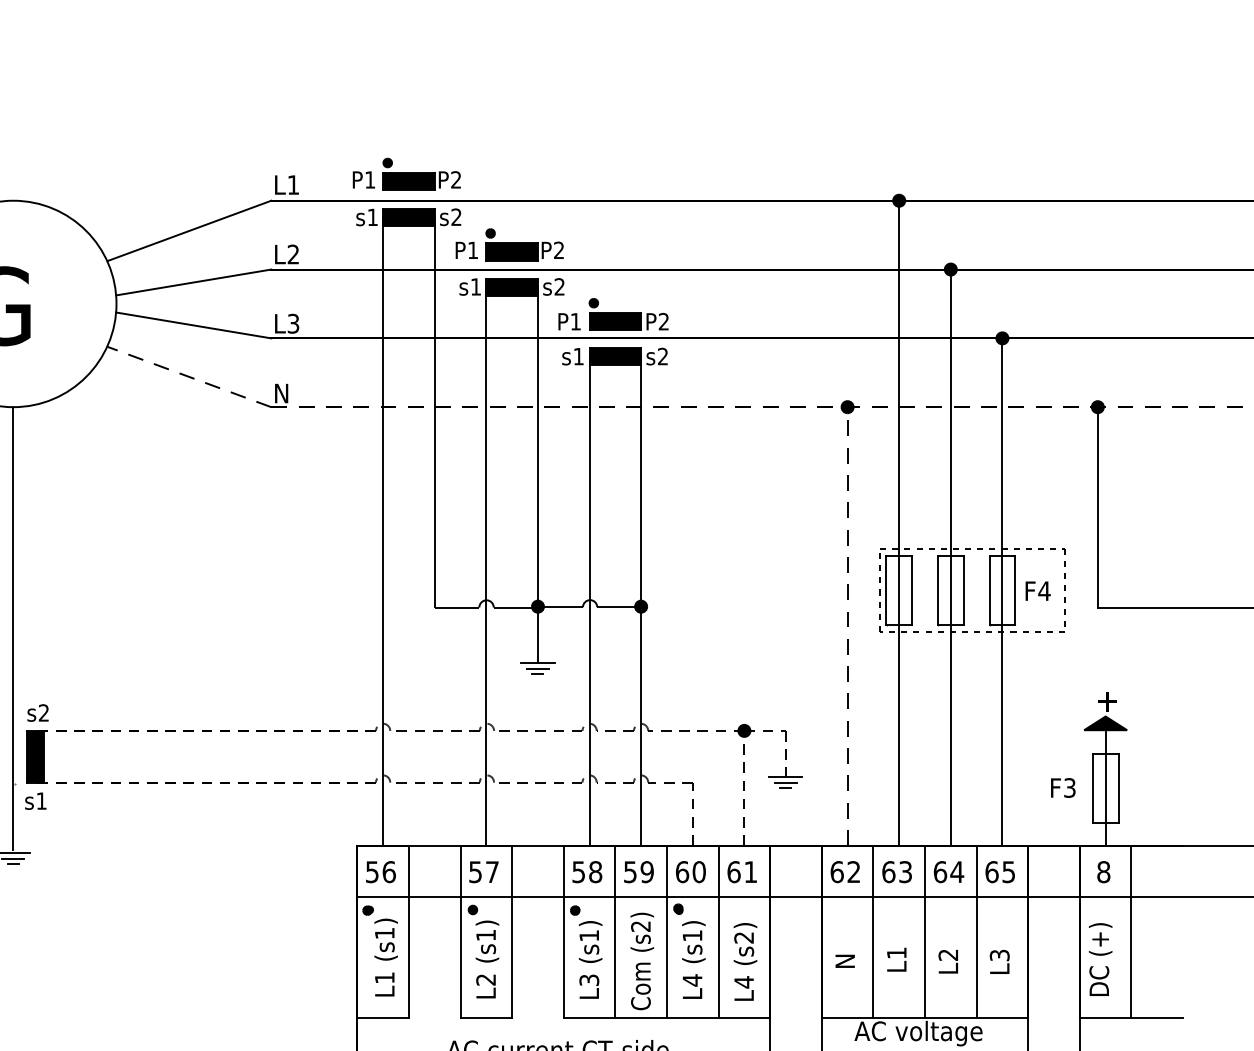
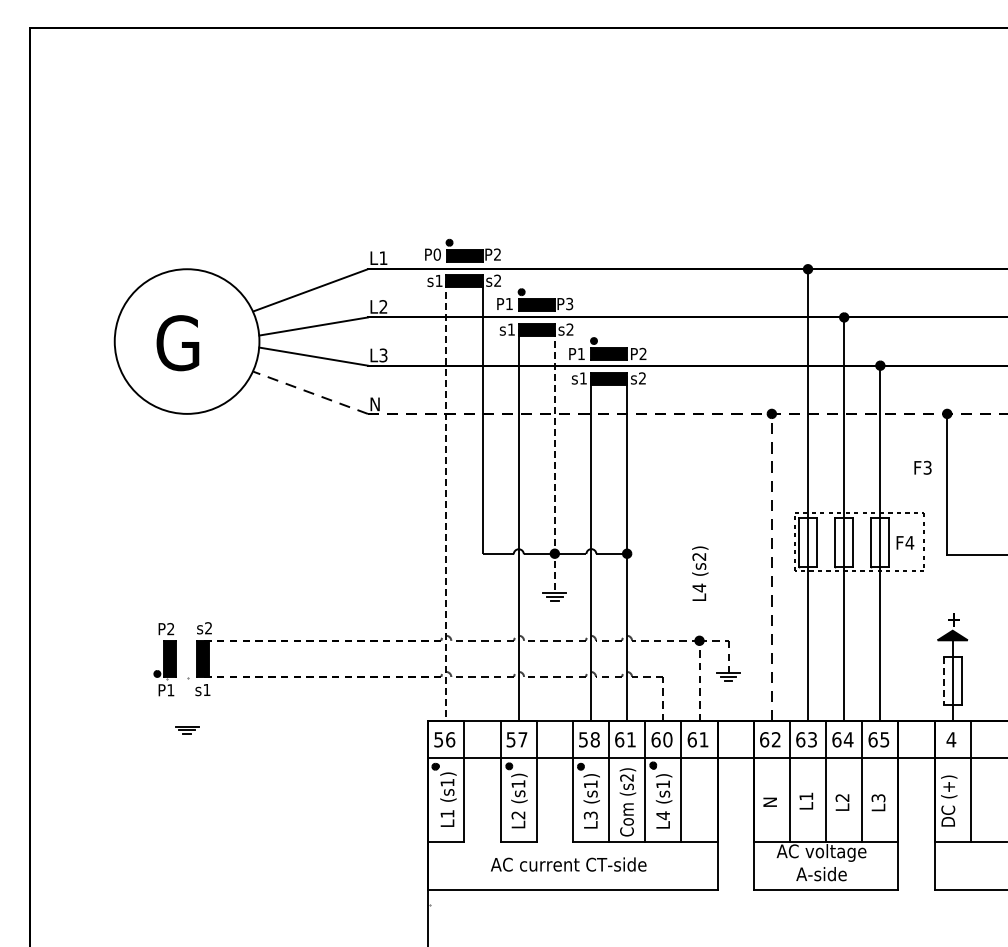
text: (369, 179) -> (436, 254), P1 -> P0
text: (558, 251) -> (569, 304), P2 -> P3
line: (537, 475) -> (554, 461), solid -> dashed
line: (383, 532) -> (446, 501), solid -> dashed
line: (13, 627) -> (187, 568), removed
text: (1062, 787) -> (922, 467), moved
line: (1092, 788) -> (943, 681), solid -> dashed
text: (638, 871) -> (625, 739), 59 -> 61
text: (1103, 871) -> (951, 739), 8 -> 4
text: (745, 961) -> (700, 573), moved

